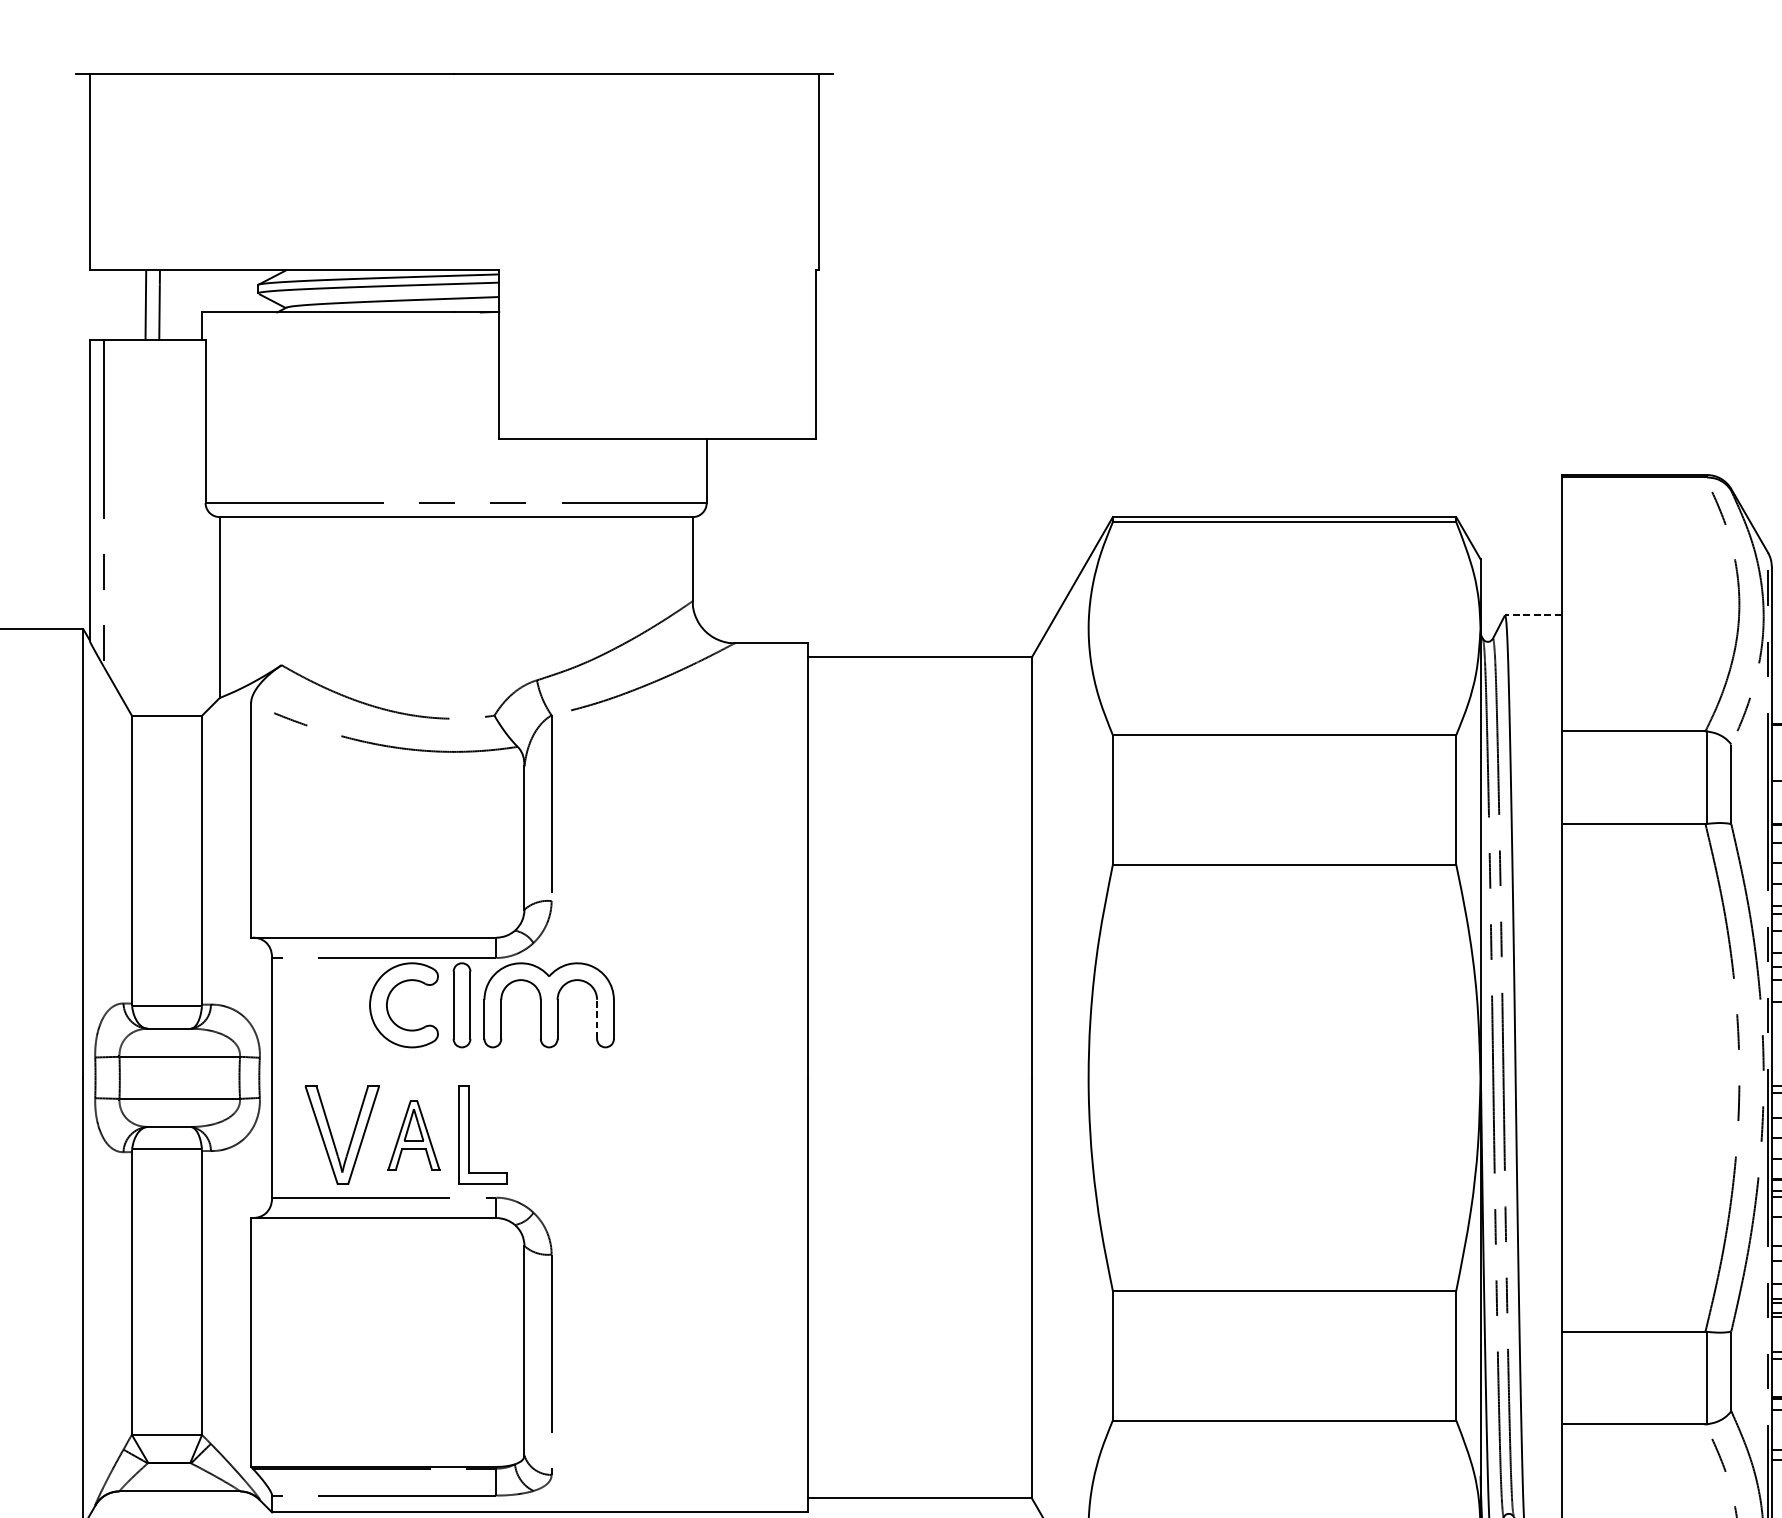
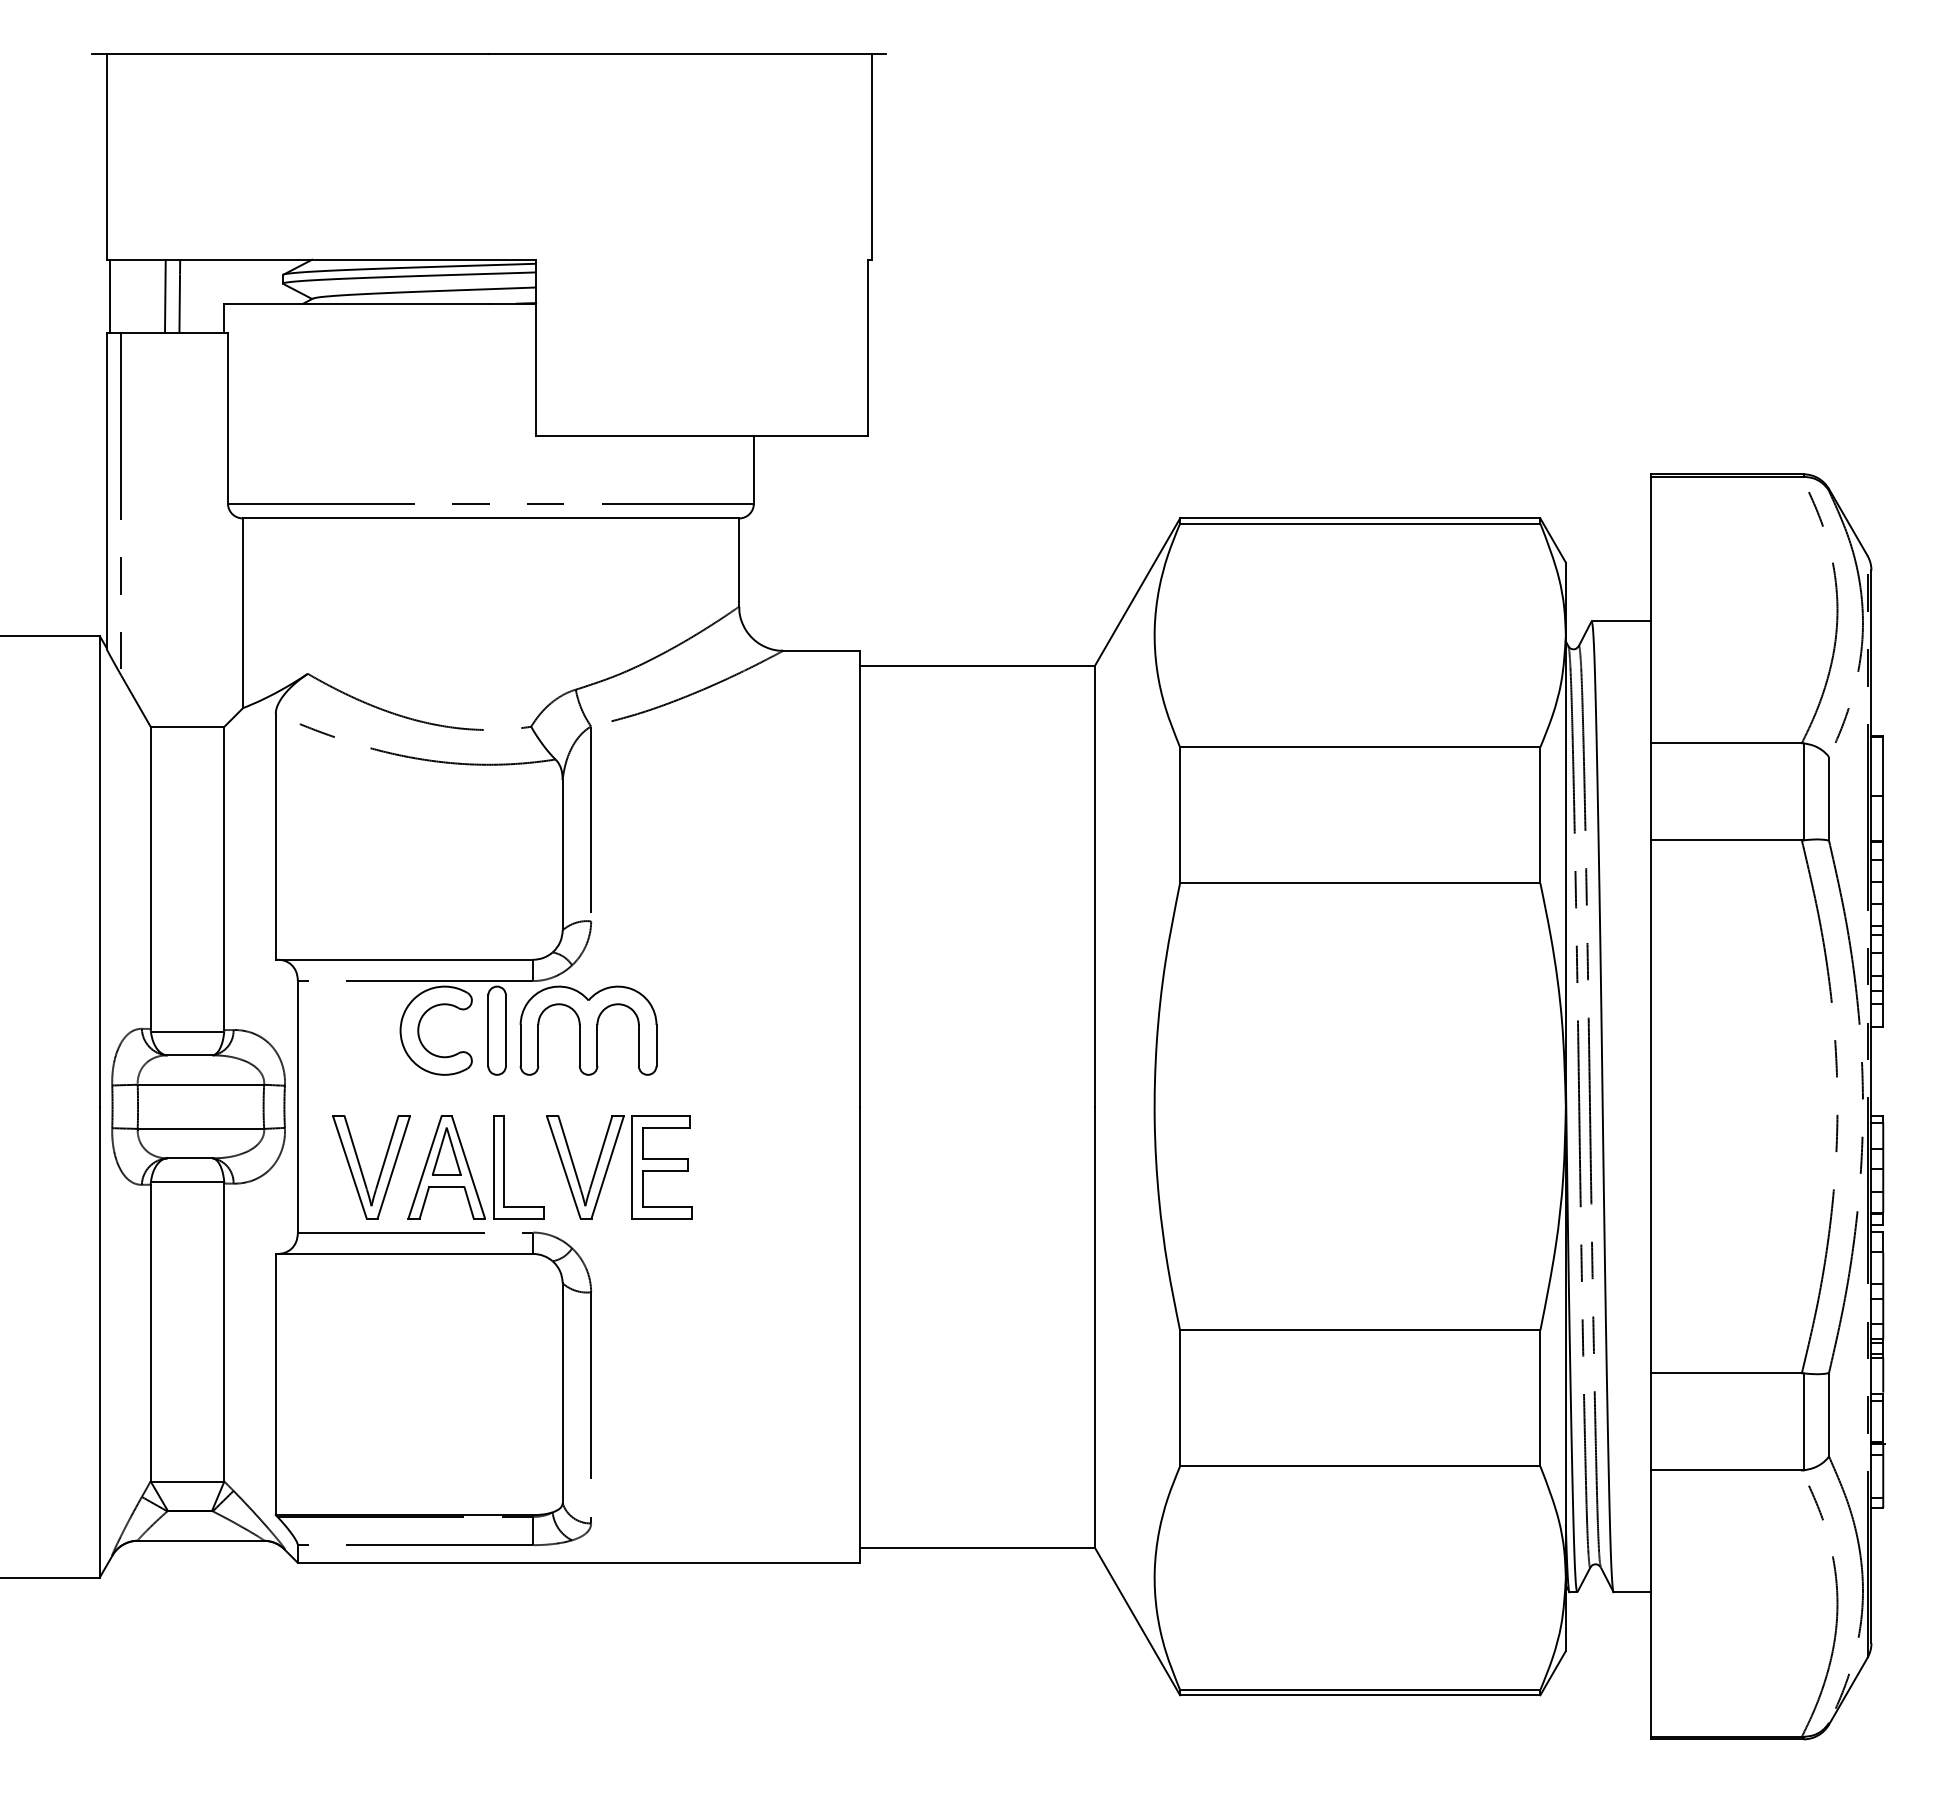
line: (92, 305) -> (109, 296), added
line: (1533, 615) -> (1621, 621), dashed -> solid
line: (596, 1019) -> (638, 1045), dashed -> solid
part: (569, 1133) -> (609, 1165), added
part: (413, 1135) -> (446, 1167), size x1.43

